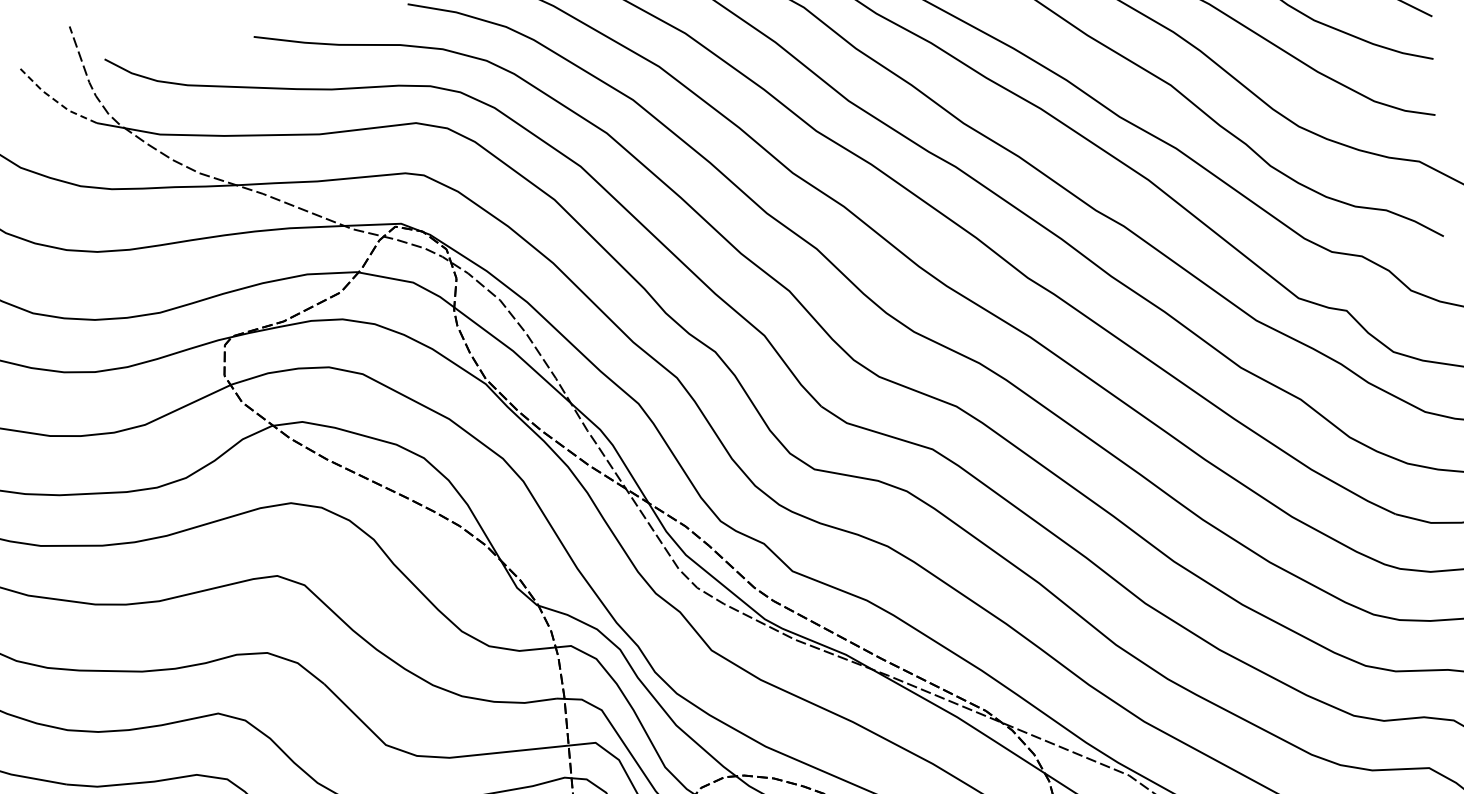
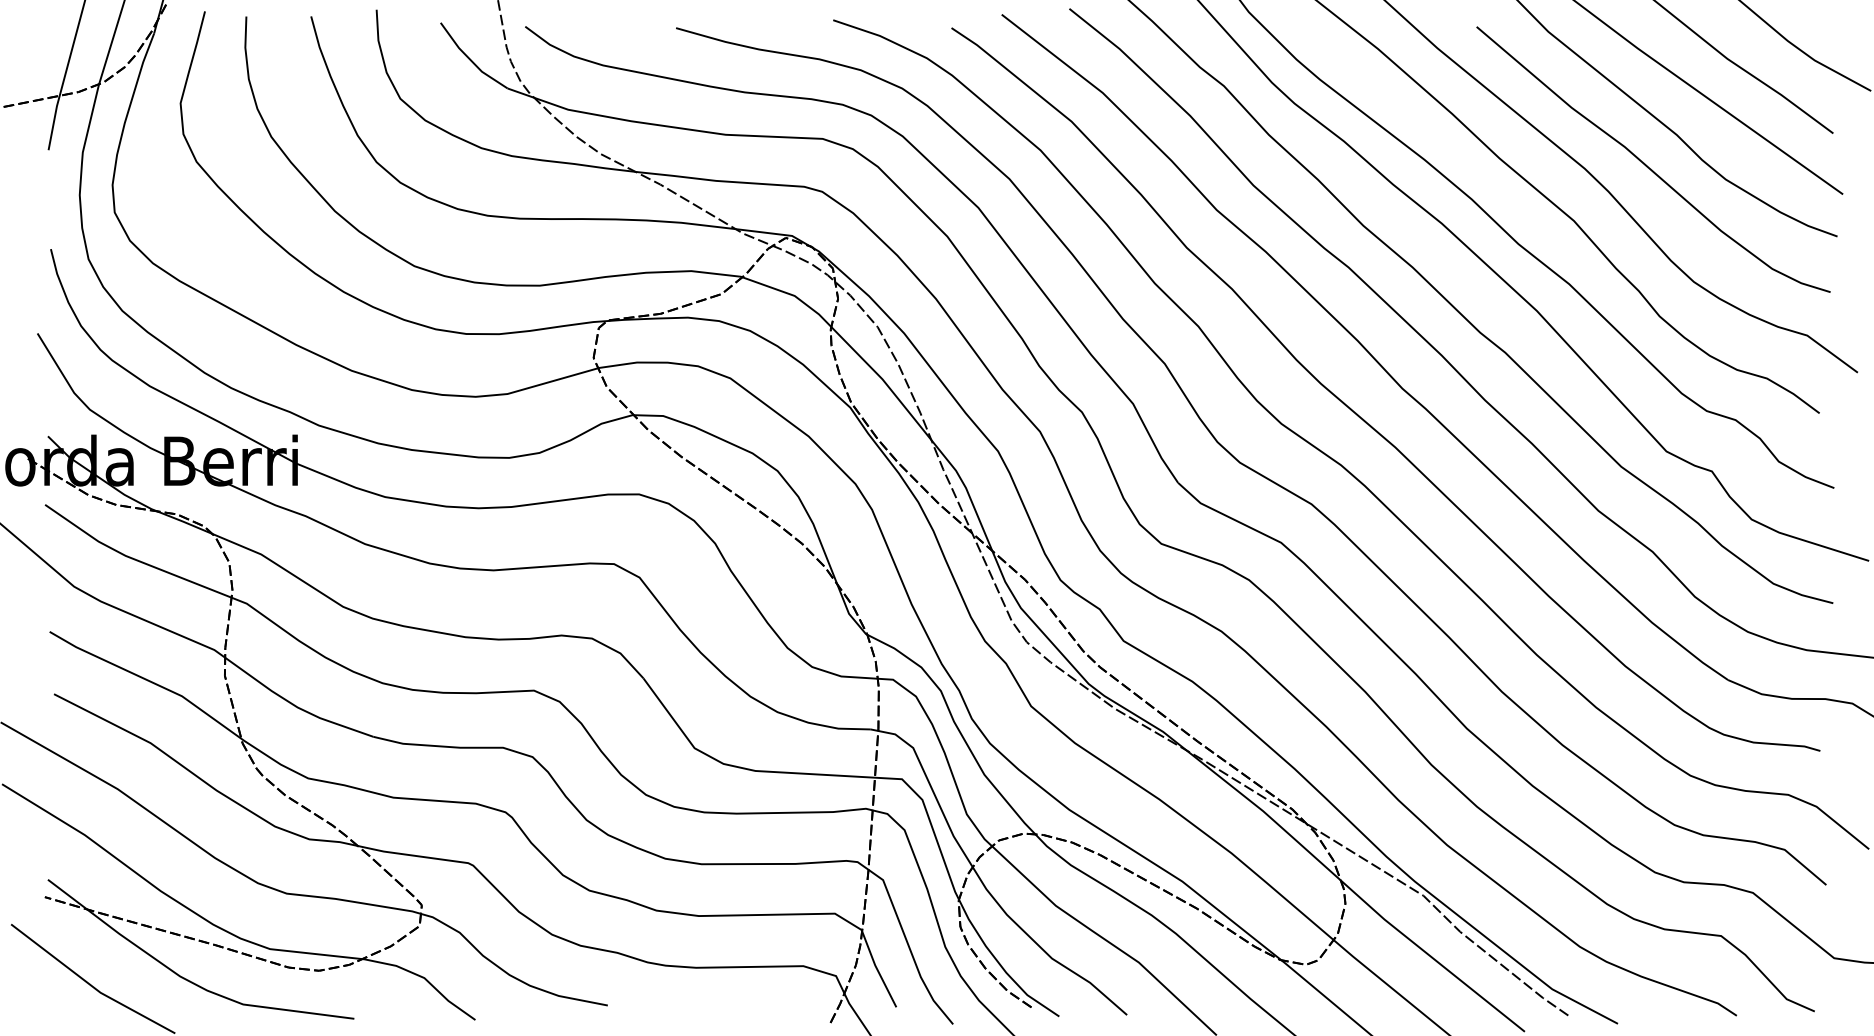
line: (55, 100) -> (470, 59), dashed -> solid

